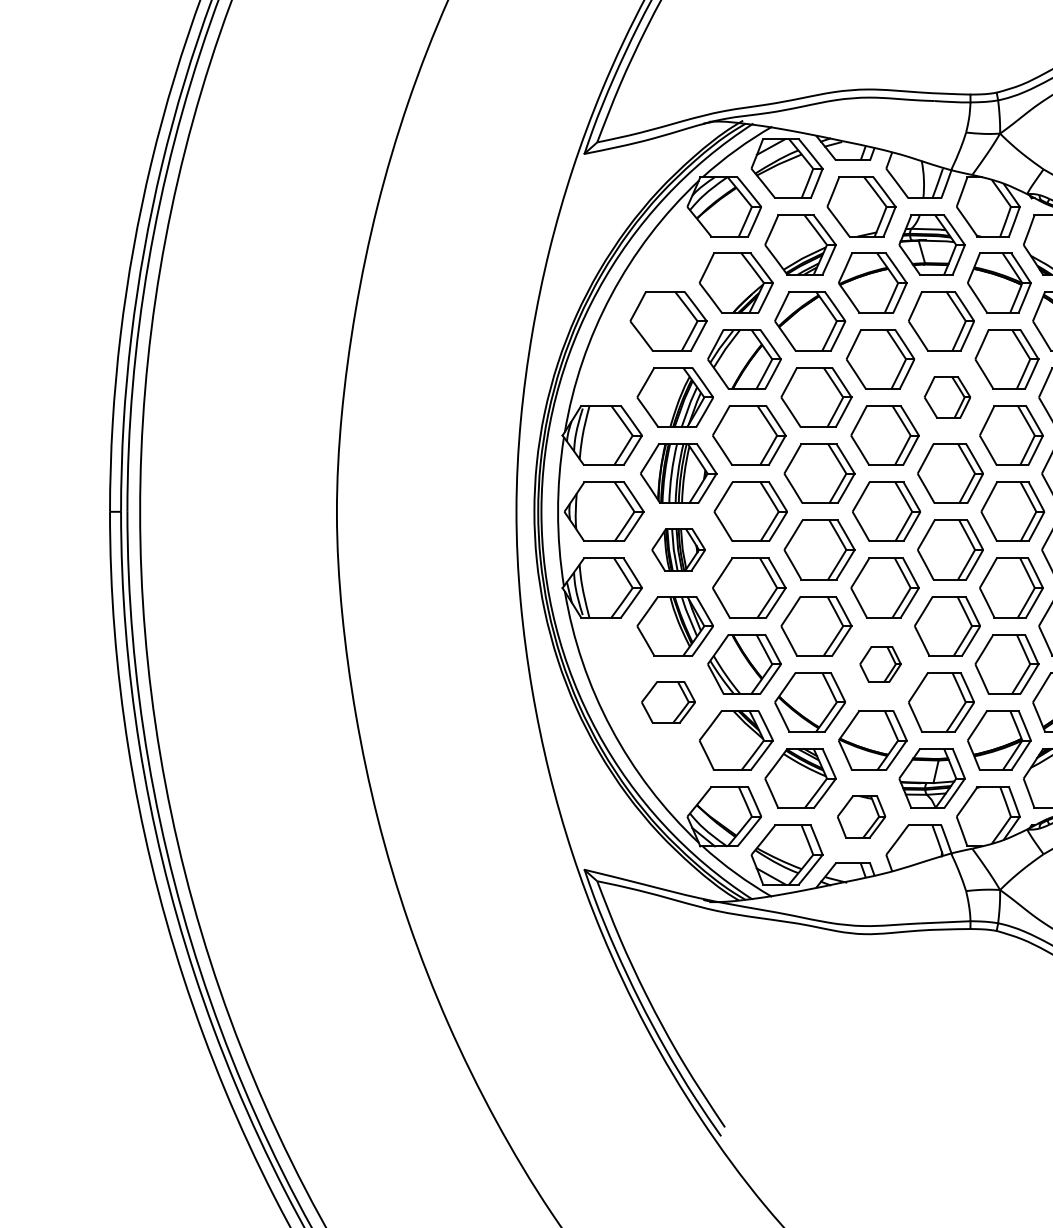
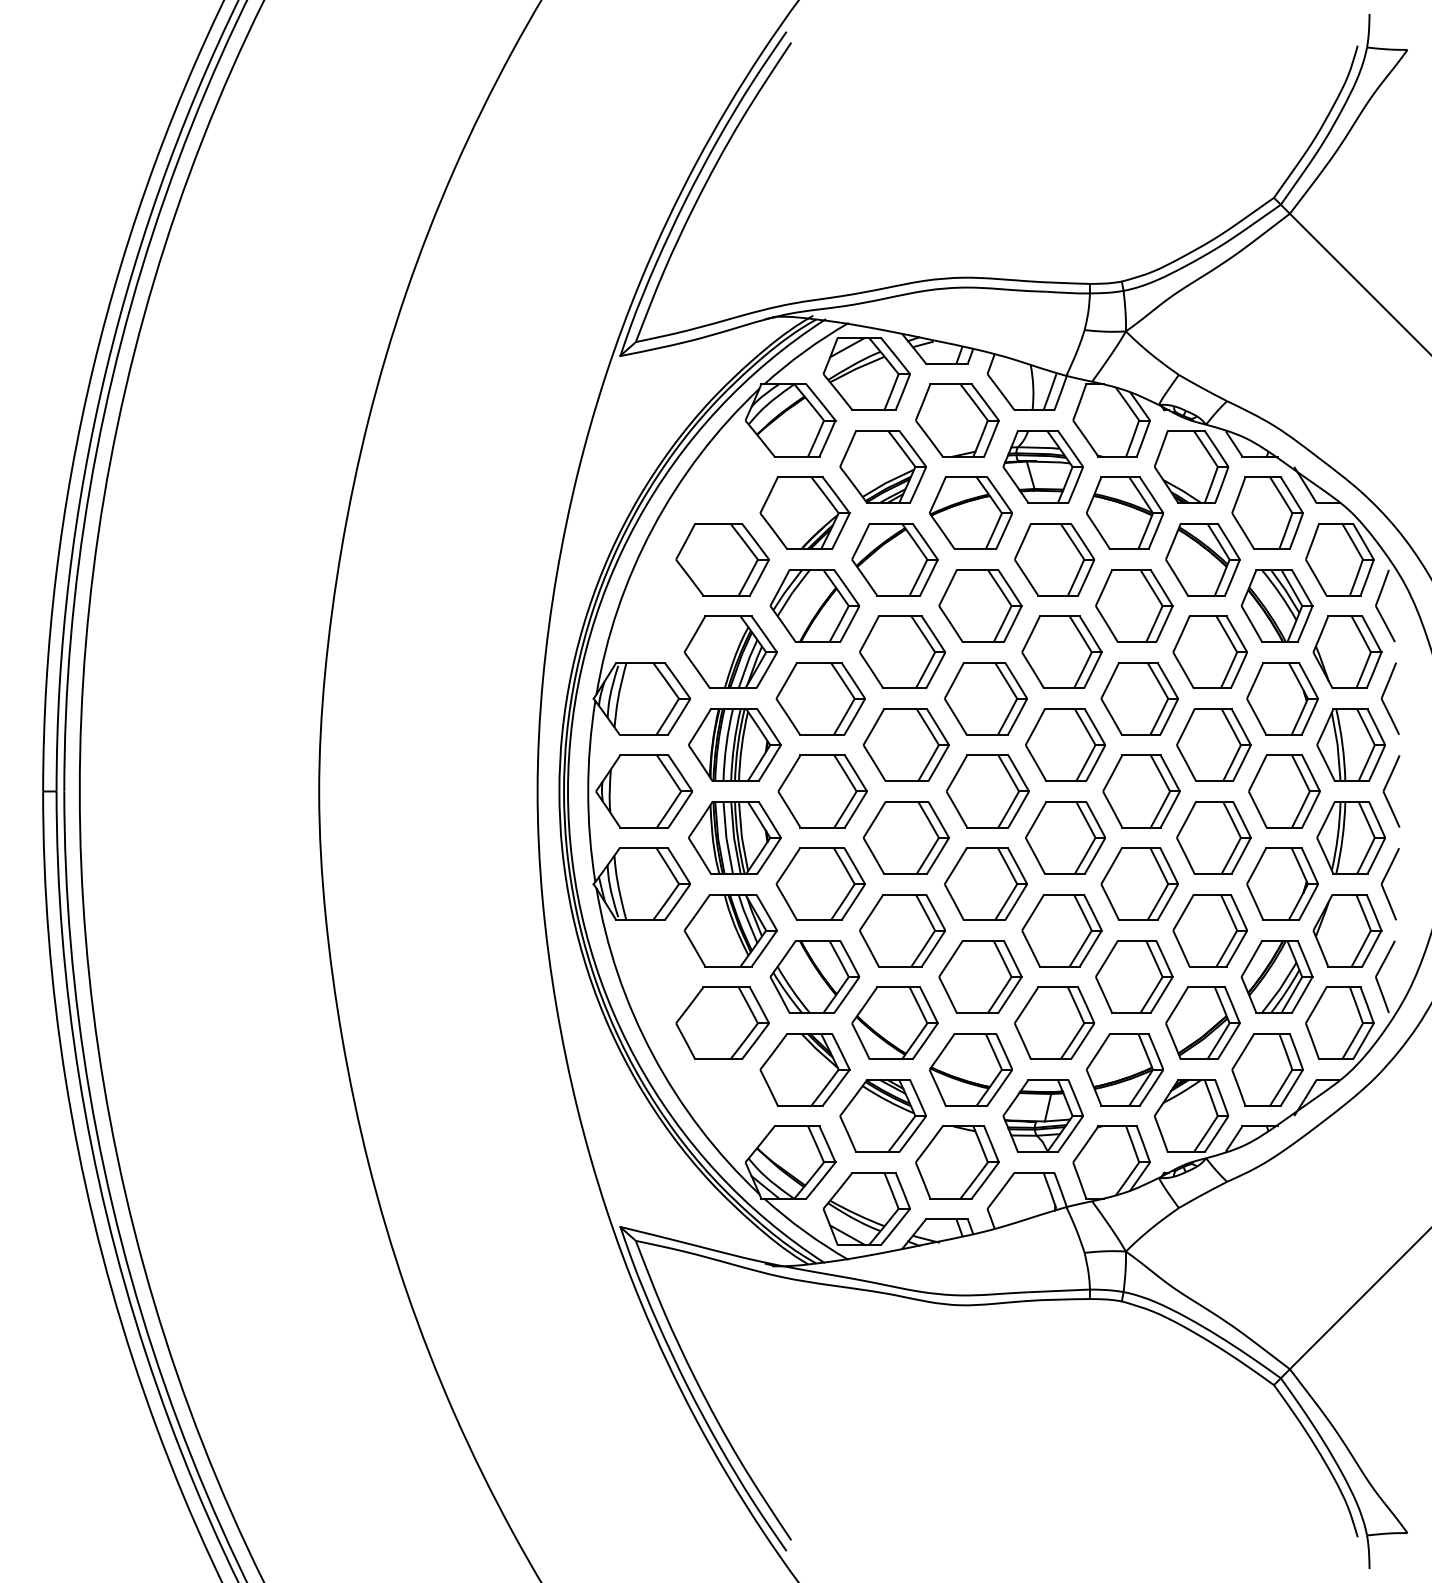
part: (947, 396) -> (1061, 651), size x1.43
part: (678, 549) -> (734, 837), size x1.43
part: (880, 663) -> (980, 976), size x1.67
part: (668, 701) -> (722, 1022), size x1.43
part: (861, 816) -> (957, 1162), size x1.43

